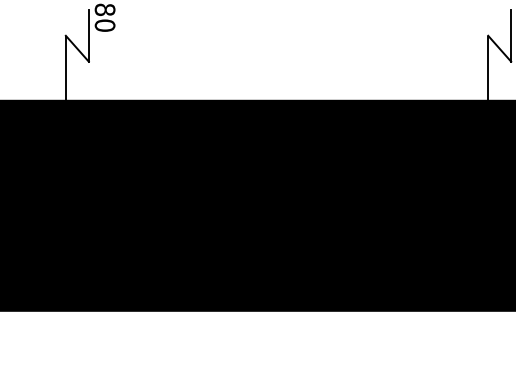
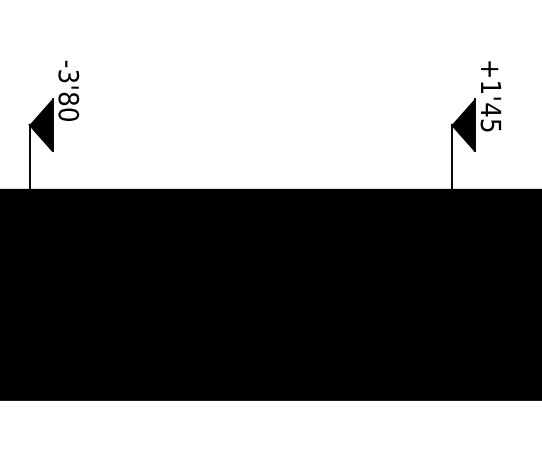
fill: (76, 35) -> (40, 124), added
fill: (498, 35) -> (462, 124), added

